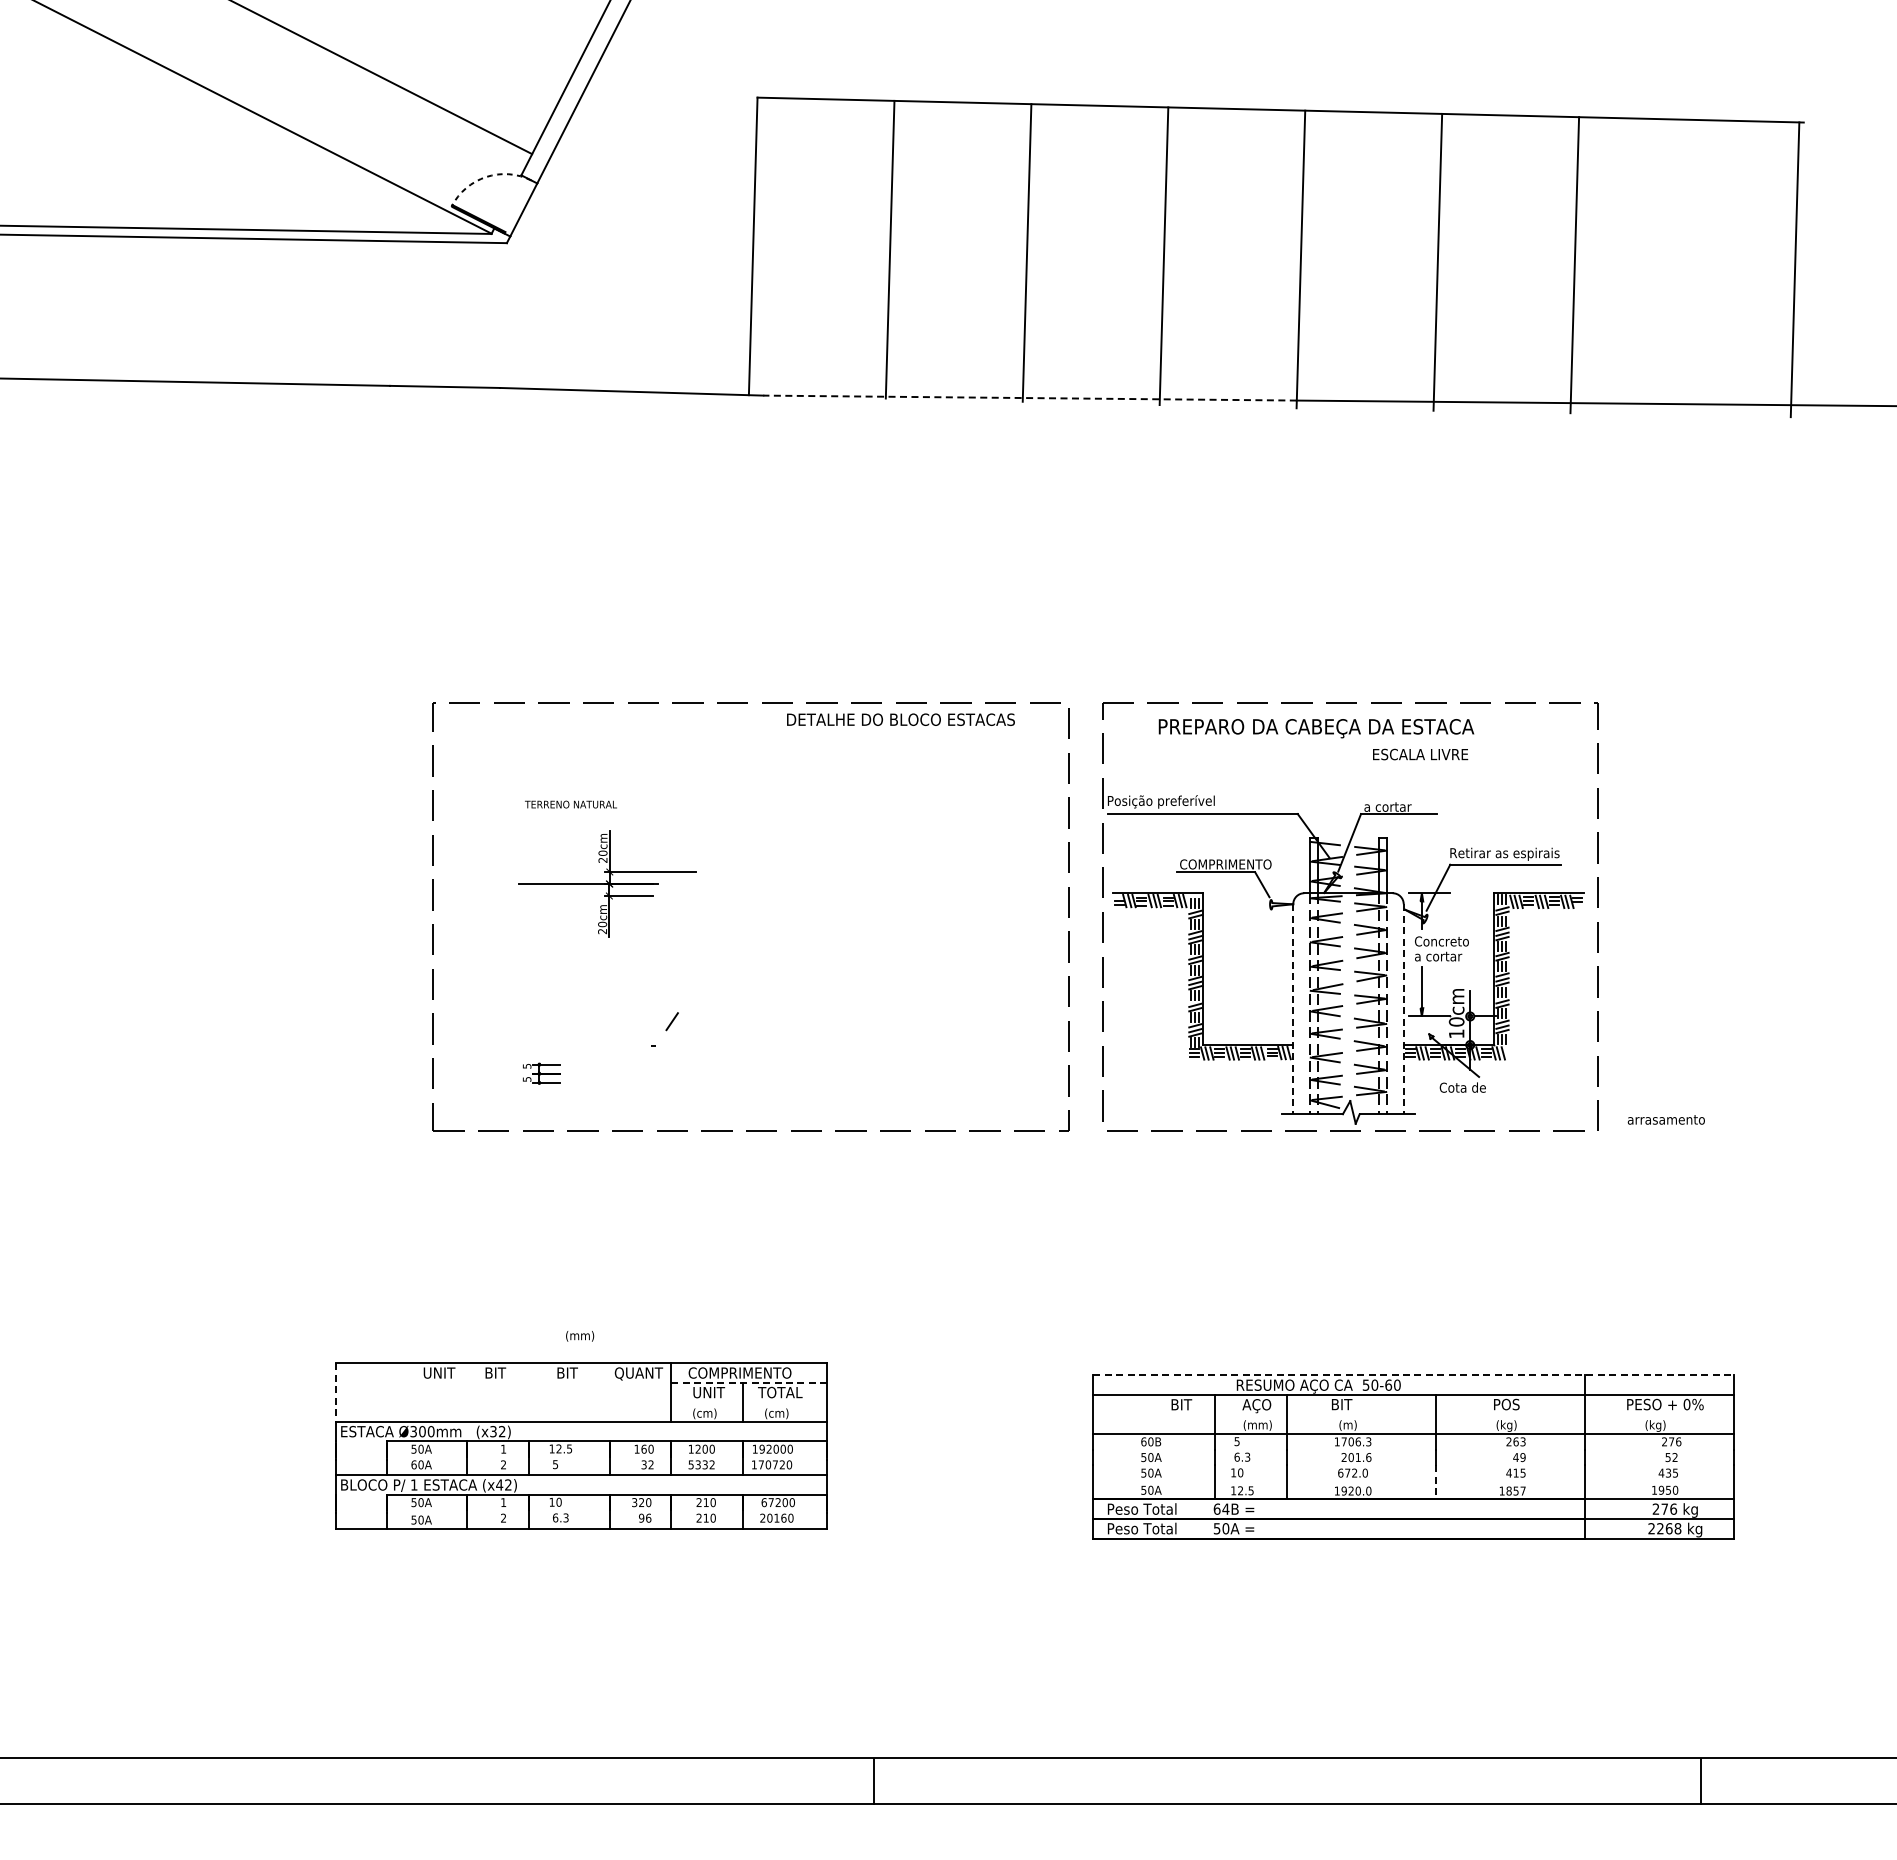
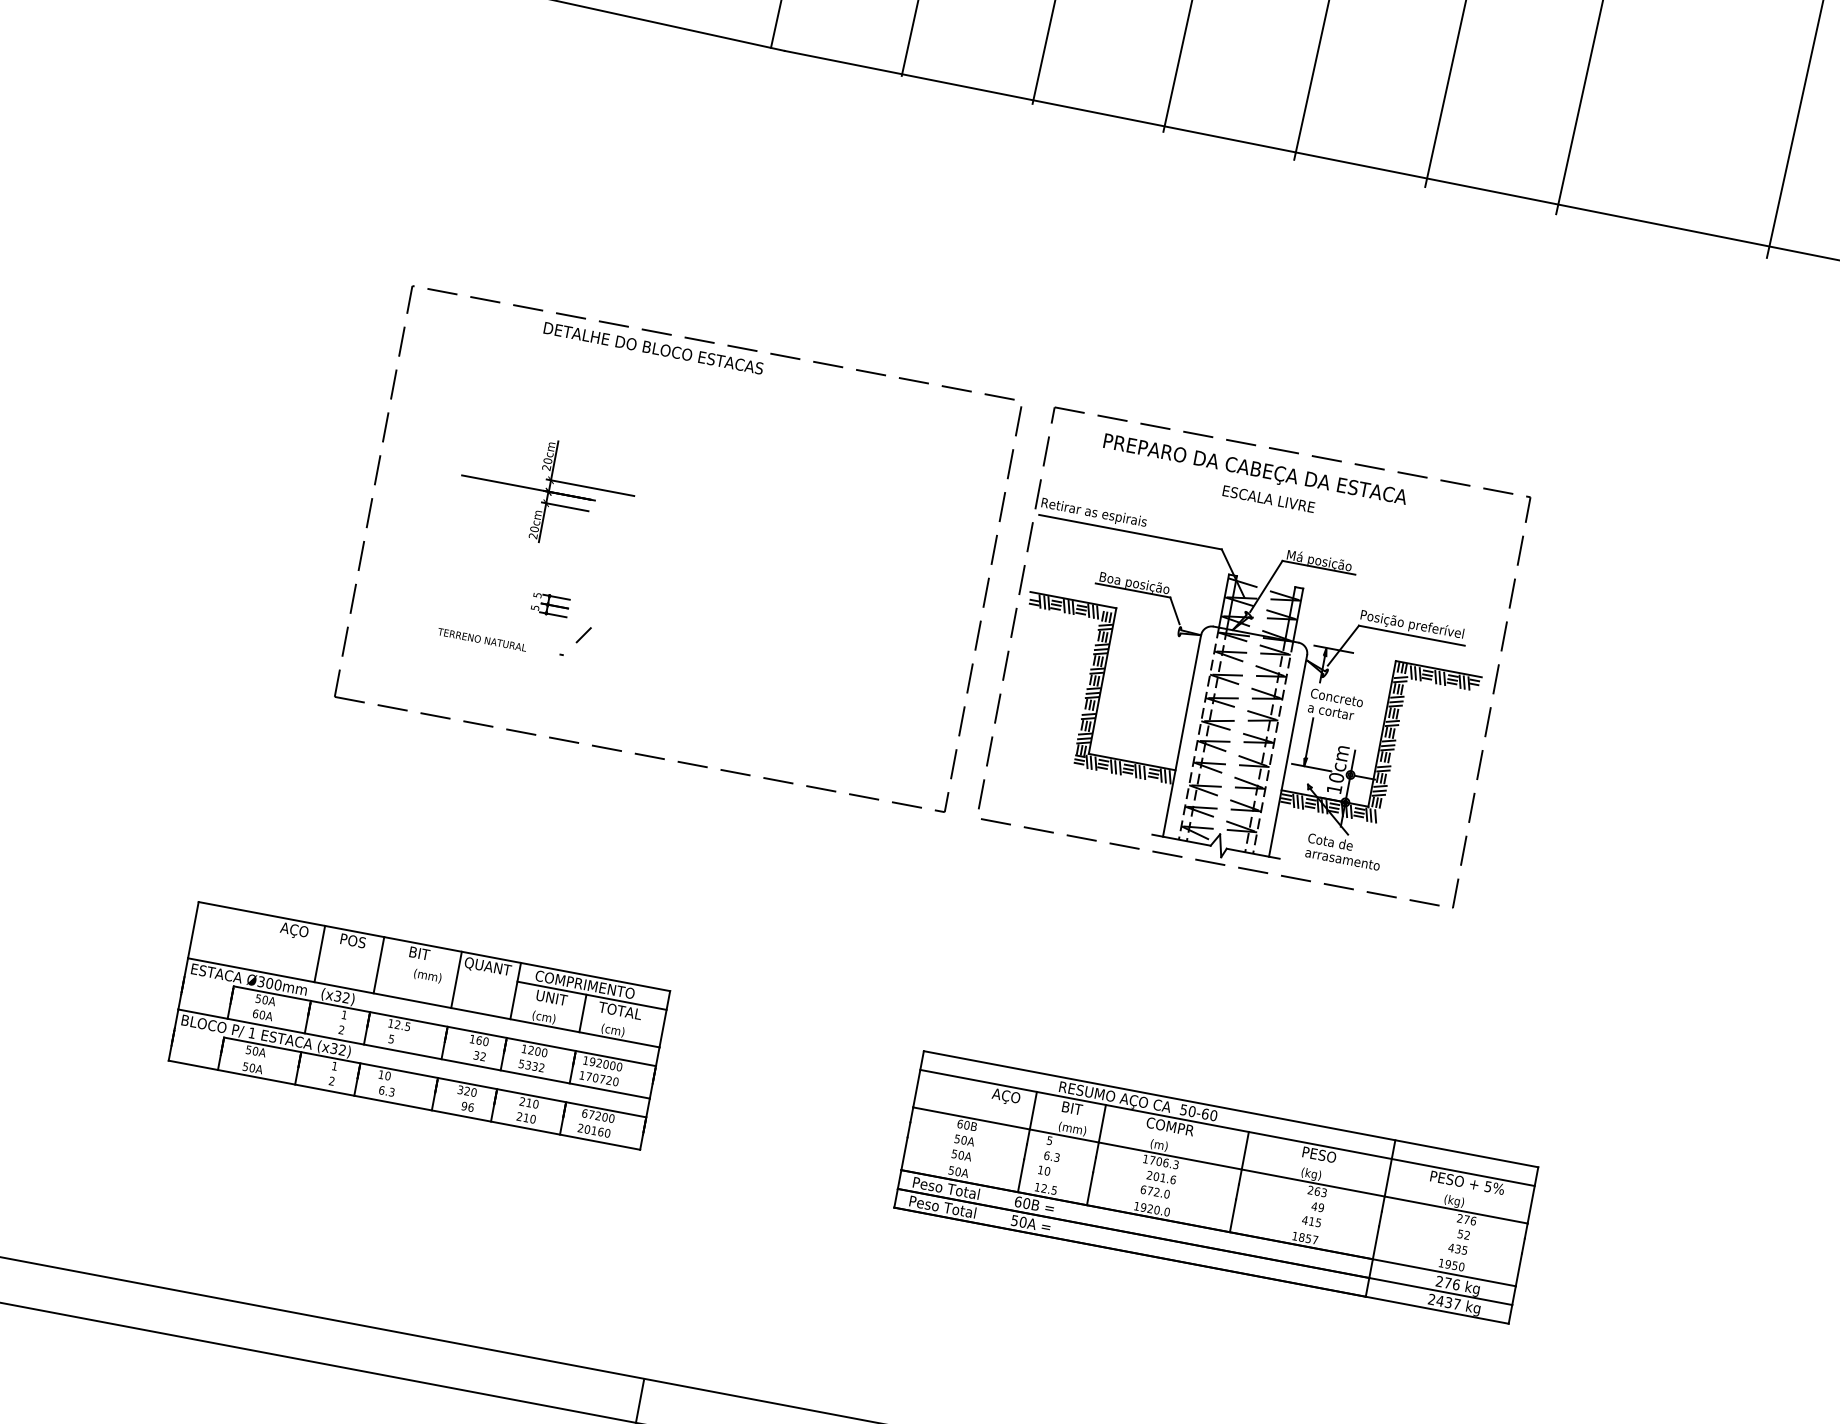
line: (1030, 398) -> (1040, 102), dashed -> solid
text: (900, 719) -> (653, 348), moved
text: (1420, 754) -> (1268, 499), moved
text: (1163, 801) -> (1095, 513), Posição preferível -> Retirar as espirais
text: (570, 804) -> (481, 639), moved
text: (1397, 806) -> (1318, 560), a cortar -> Má posição
text: (1505, 853) -> (1413, 624), Retirar as espirais -> Posição preferível
text: (1225, 864) -> (1143, 584), COMPRIMENTO -> Boa posição
line: (1293, 1009) -> (1182, 736), dashed -> solid
line: (1403, 1009) -> (1287, 756), dashed -> solid
part: (541, 1073) -> (550, 604), moved
text: (1665, 1119) -> (1341, 858), moved
text: (580, 1336) -> (428, 976), moved
text: (499, 1372) -> (354, 940), BIT -> POS
text: (438, 1374) -> (295, 931), UNIT -> AÇO
line: (1414, 1375) -> (1232, 1109), dashed -> solid
line: (749, 1382) -> (592, 995), dashed -> solid
line: (467, 1392) -> (320, 954), added
line: (528, 1392) -> (378, 965), added
line: (609, 1392) -> (456, 979), added
line: (335, 1393) -> (193, 931), dashed -> solid
text: (1355, 1404) -> (1170, 1126), BIT -> COMPR
text: (1514, 1404) -> (1322, 1155), POS -> PESO
text: (1686, 1404) -> (1487, 1186), 0% -> 5%
text: (1184, 1406) -> (1005, 1097), BIT -> AÇO
text: (1256, 1406) -> (1074, 1110), AÇO -> BIT
line: (1435, 1482) -> (1232, 1215), dashed -> solid
text: (499, 1484) -> (334, 1048), (x42) -> (x32)
text: (1225, 1508) -> (1026, 1202), 64B -> 60B
text: (1668, 1528) -> (1448, 1302), 2268 -> 2437

